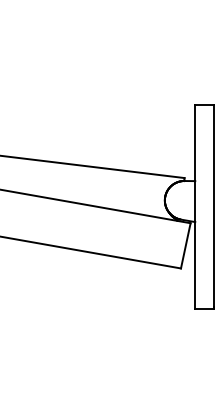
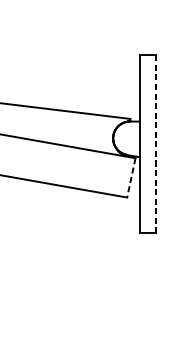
line: (214, 205) -> (156, 142), solid -> dashed
line: (185, 246) -> (131, 178), solid -> dashed

